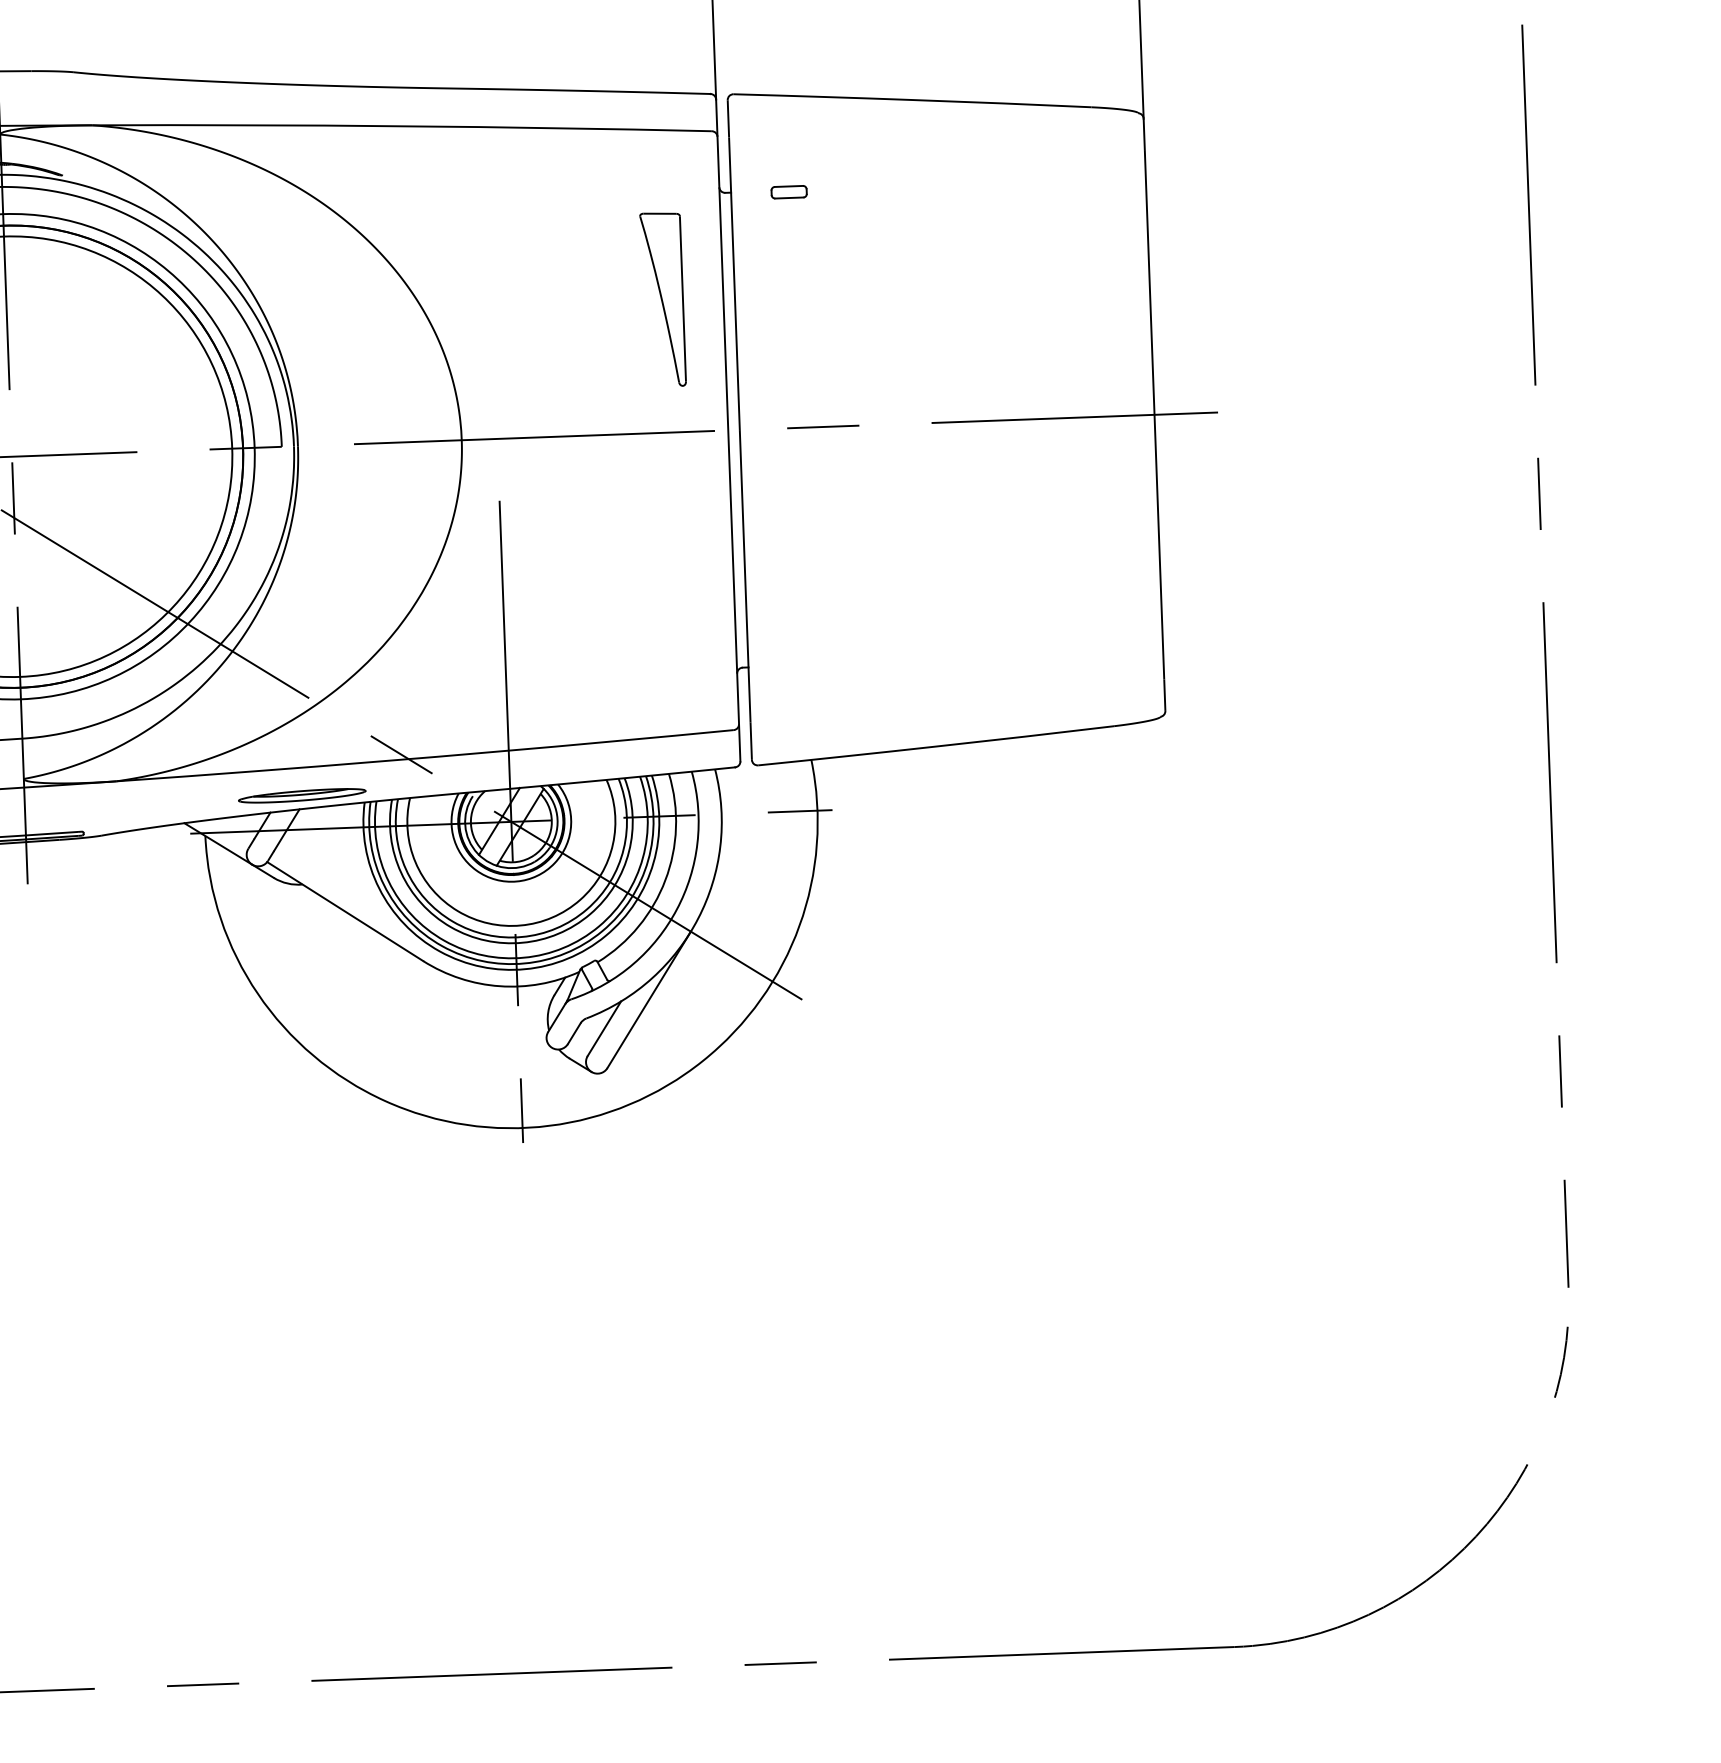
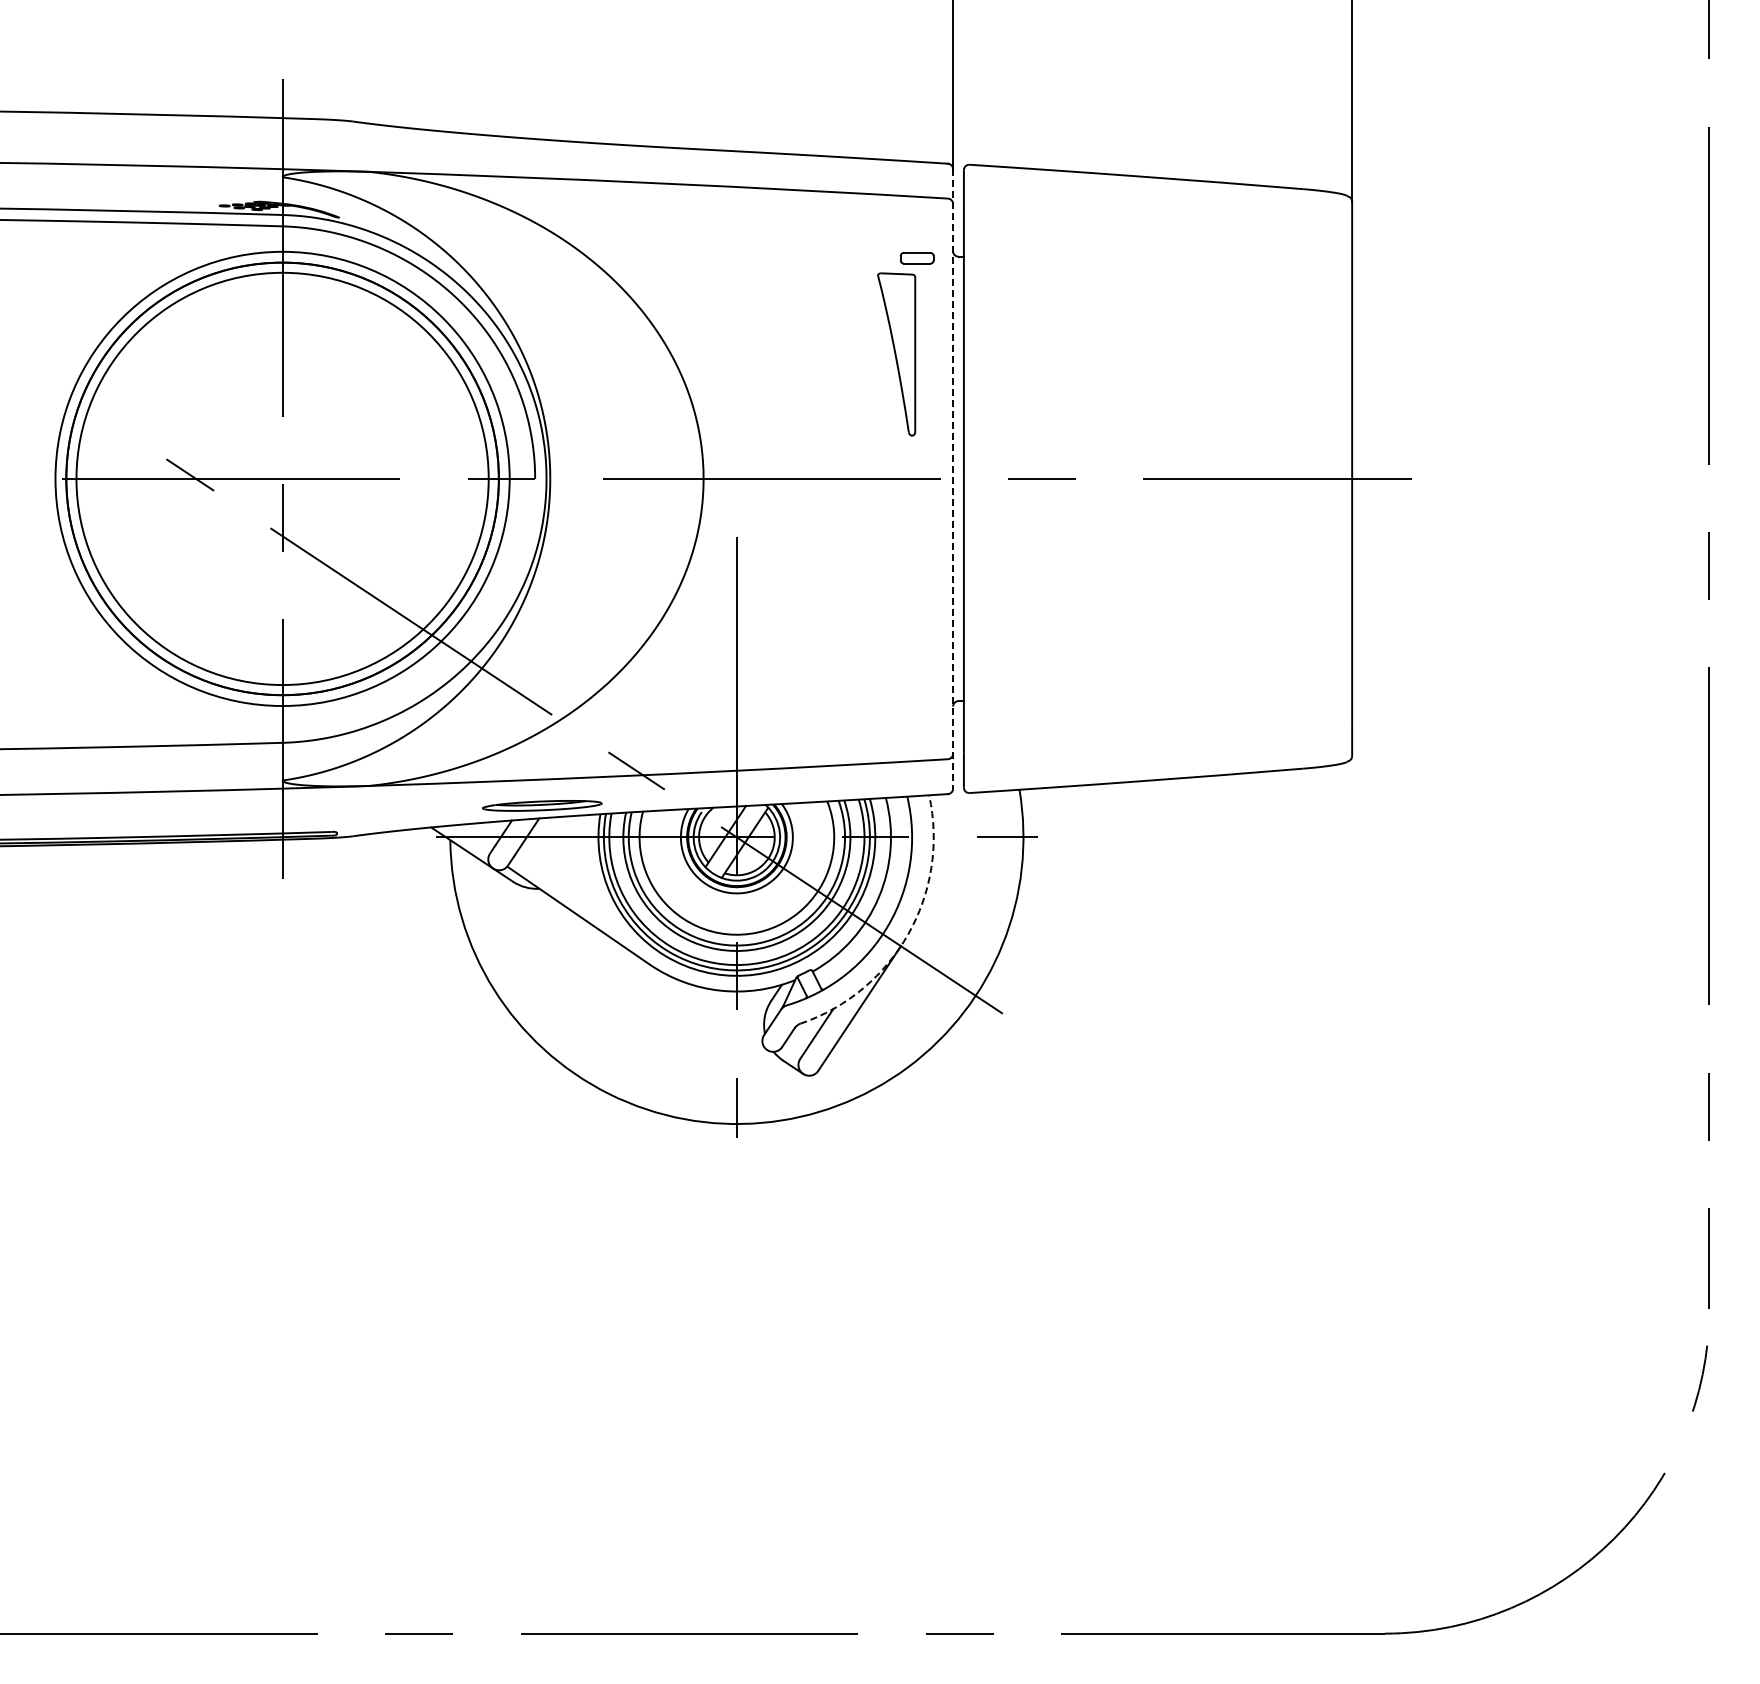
part: (788, 192) -> (916, 258), moved
line: (728, 430) -> (953, 478), solid -> dashed
arc: (698, 918) -> (908, 934), solid -> dashed

